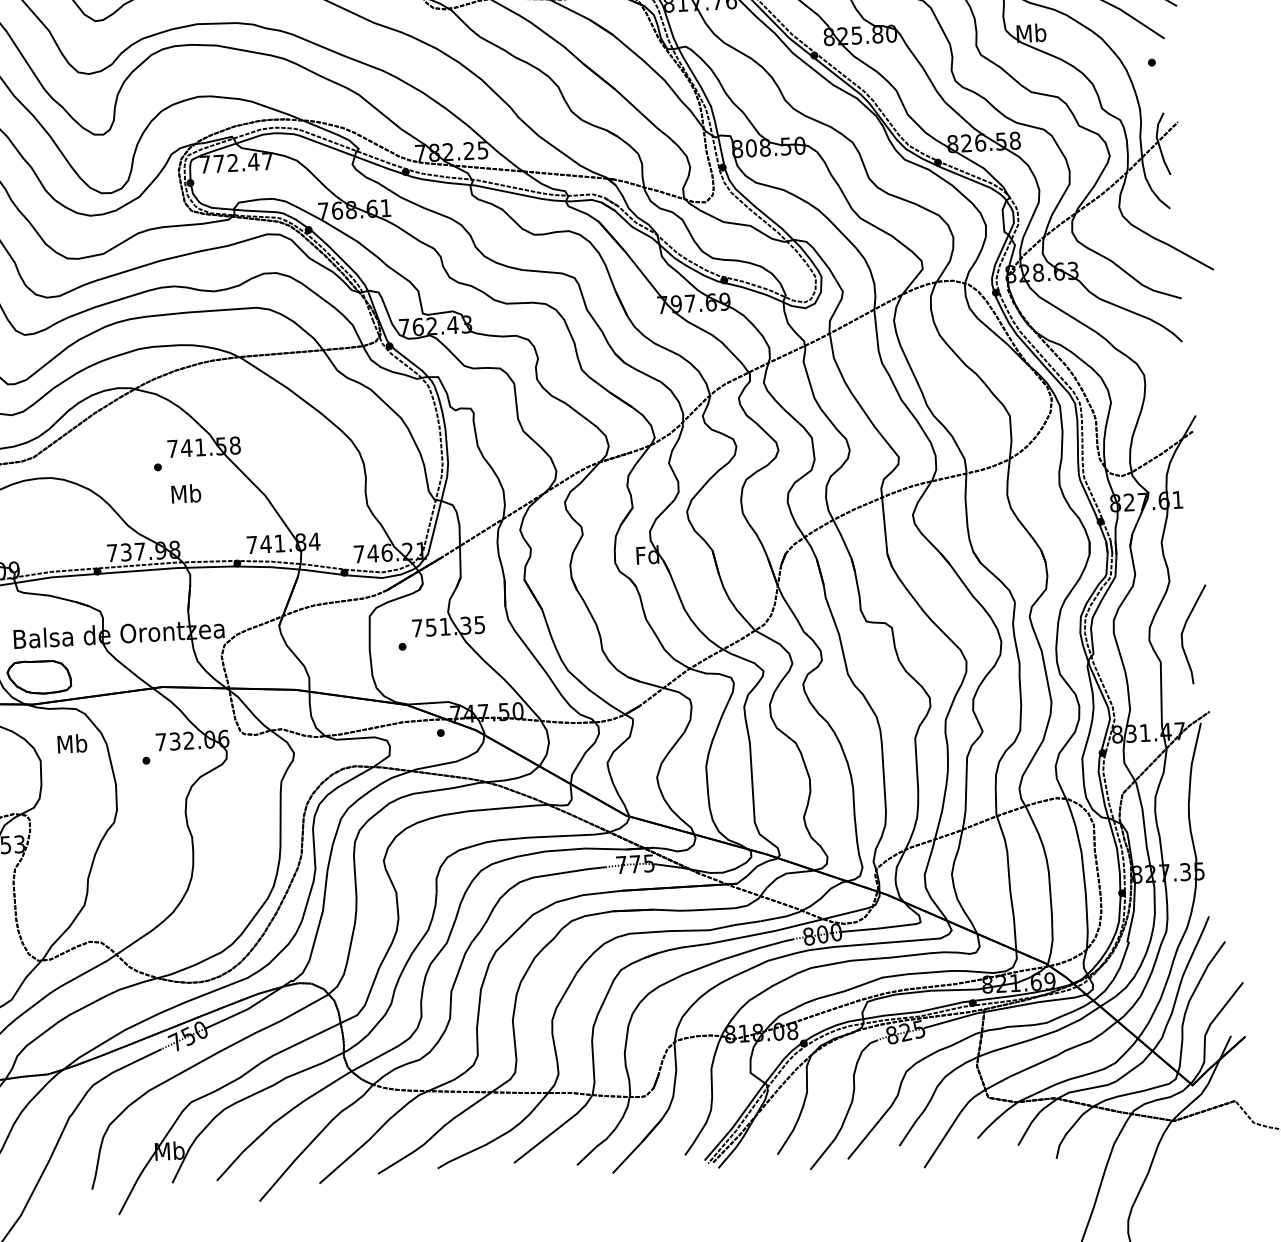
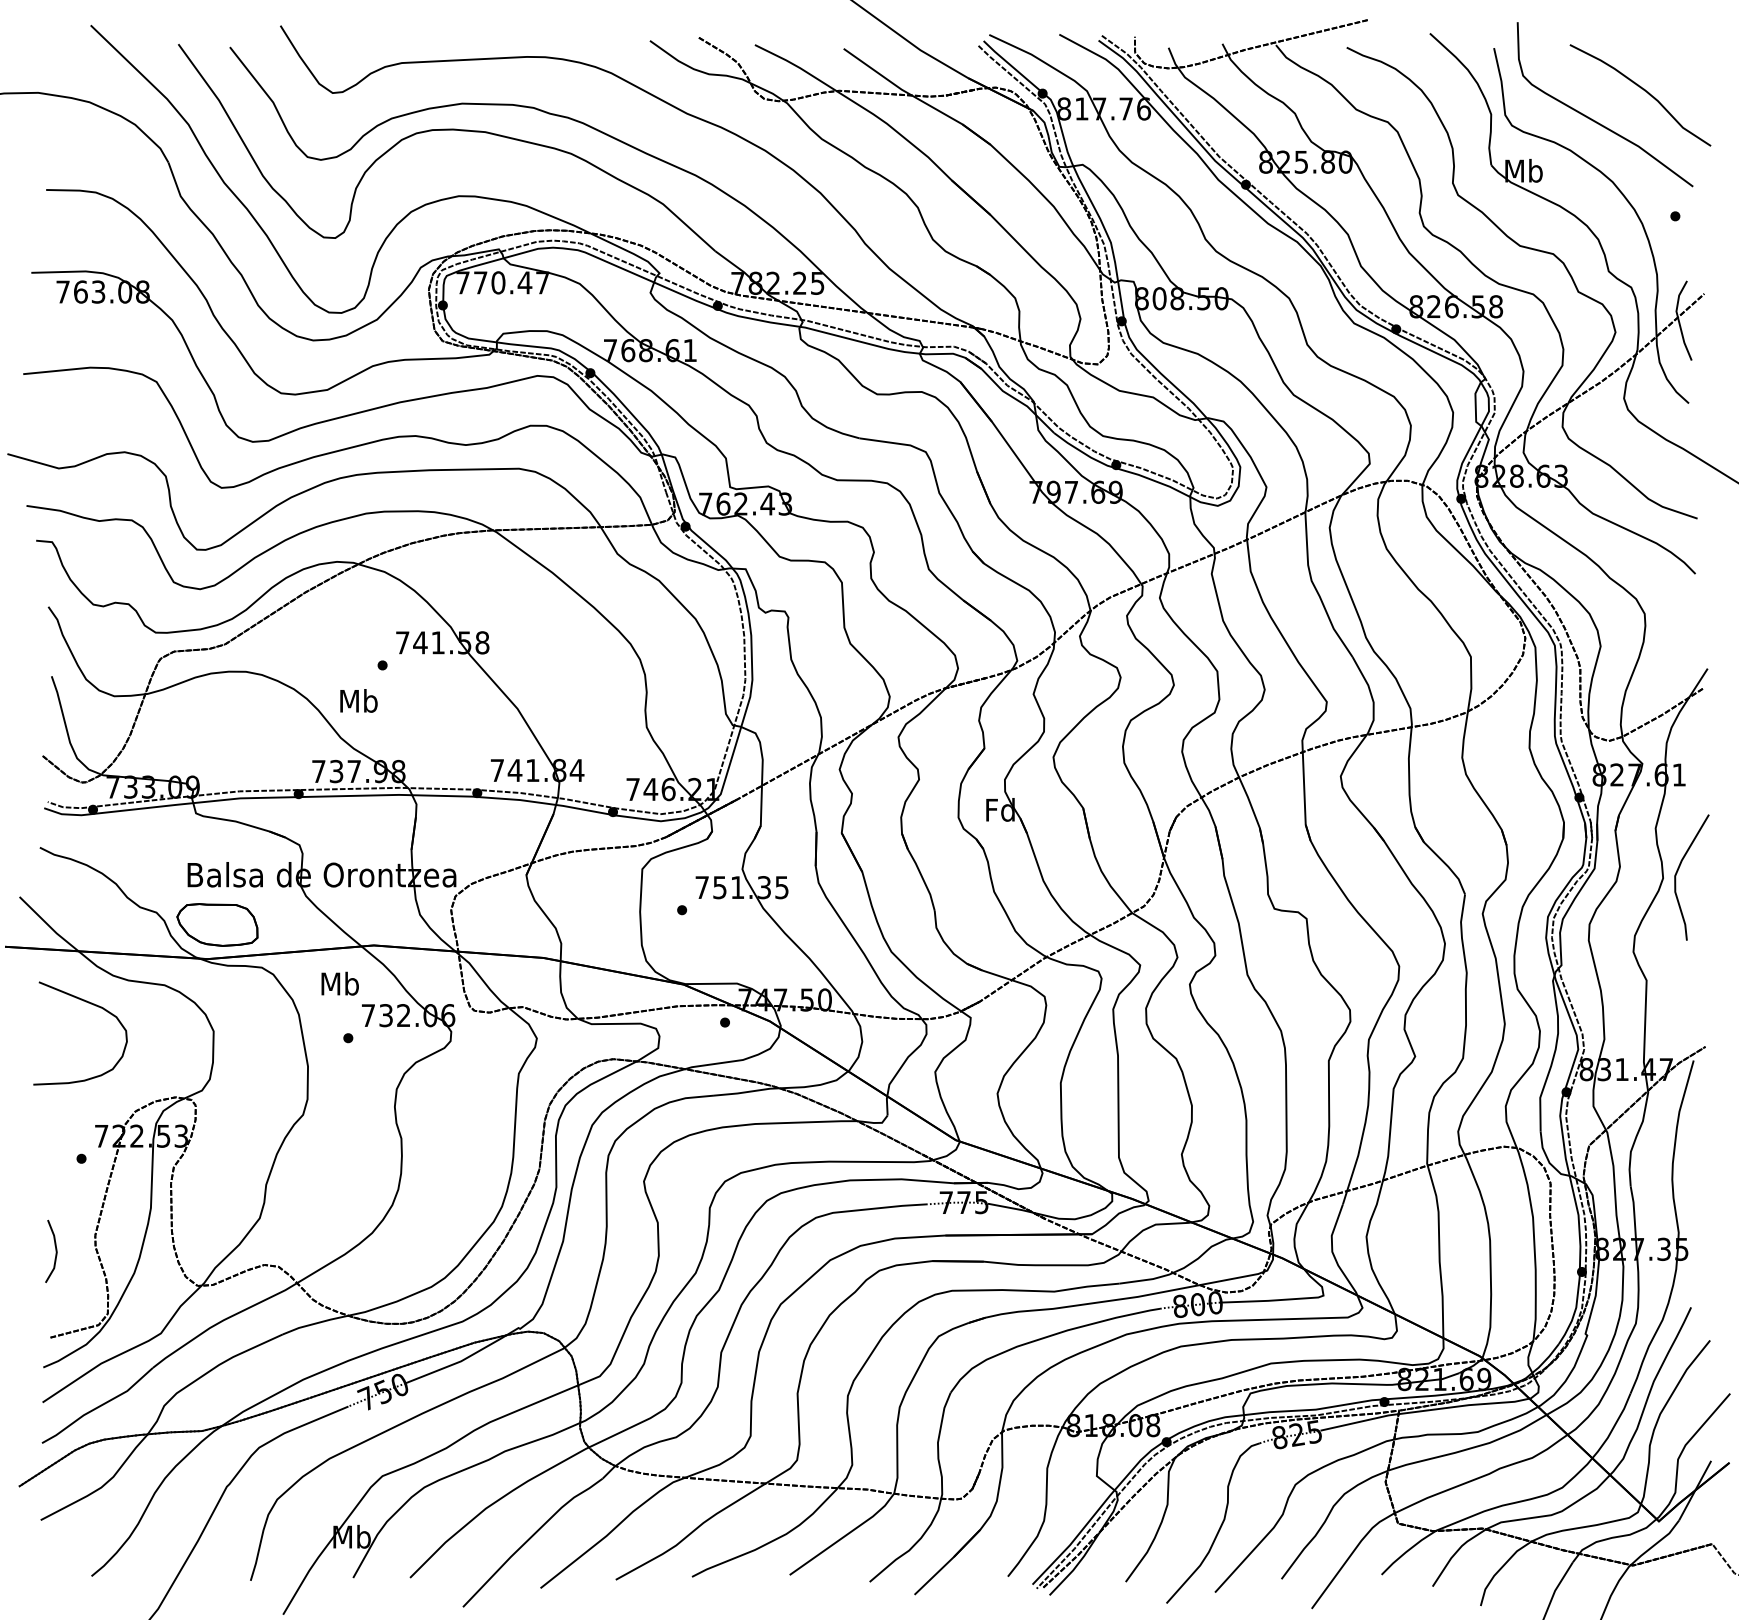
text: (232, 162) -> (498, 282), 772.47 -> 770.47
text: (185, 493) -> (358, 700), moved
curve: (1184, 630) -> (1678, 871), moved
text: (71, 743) -> (339, 983), moved

